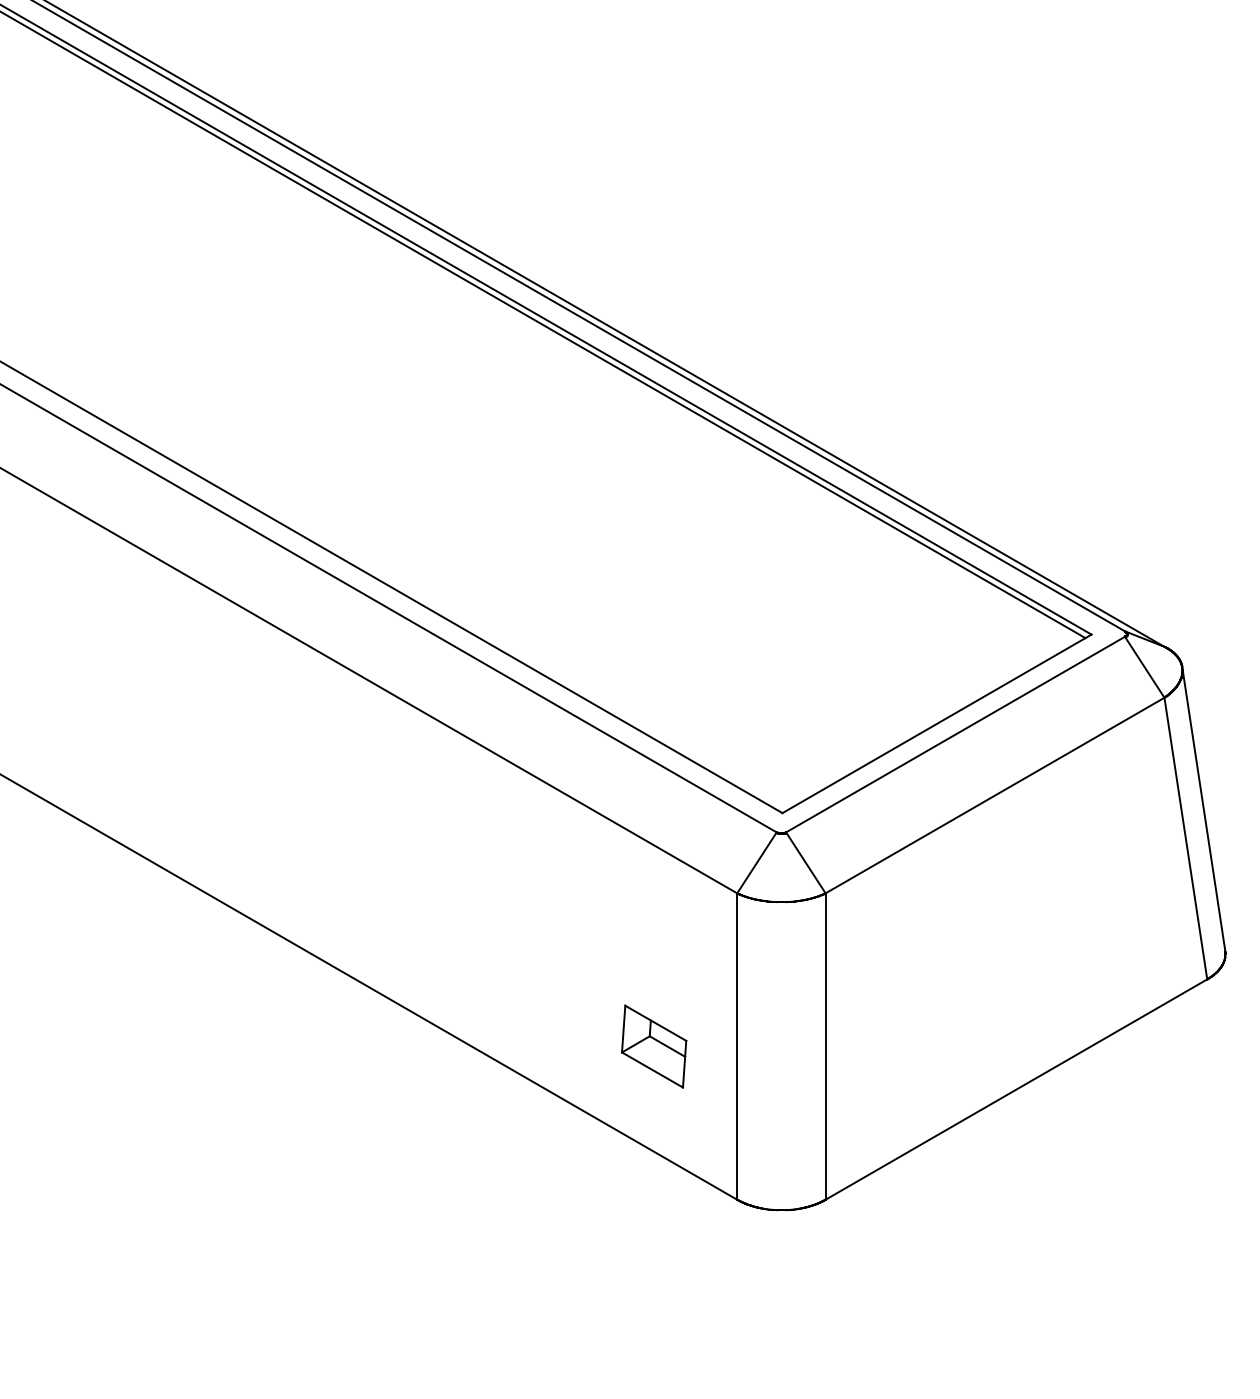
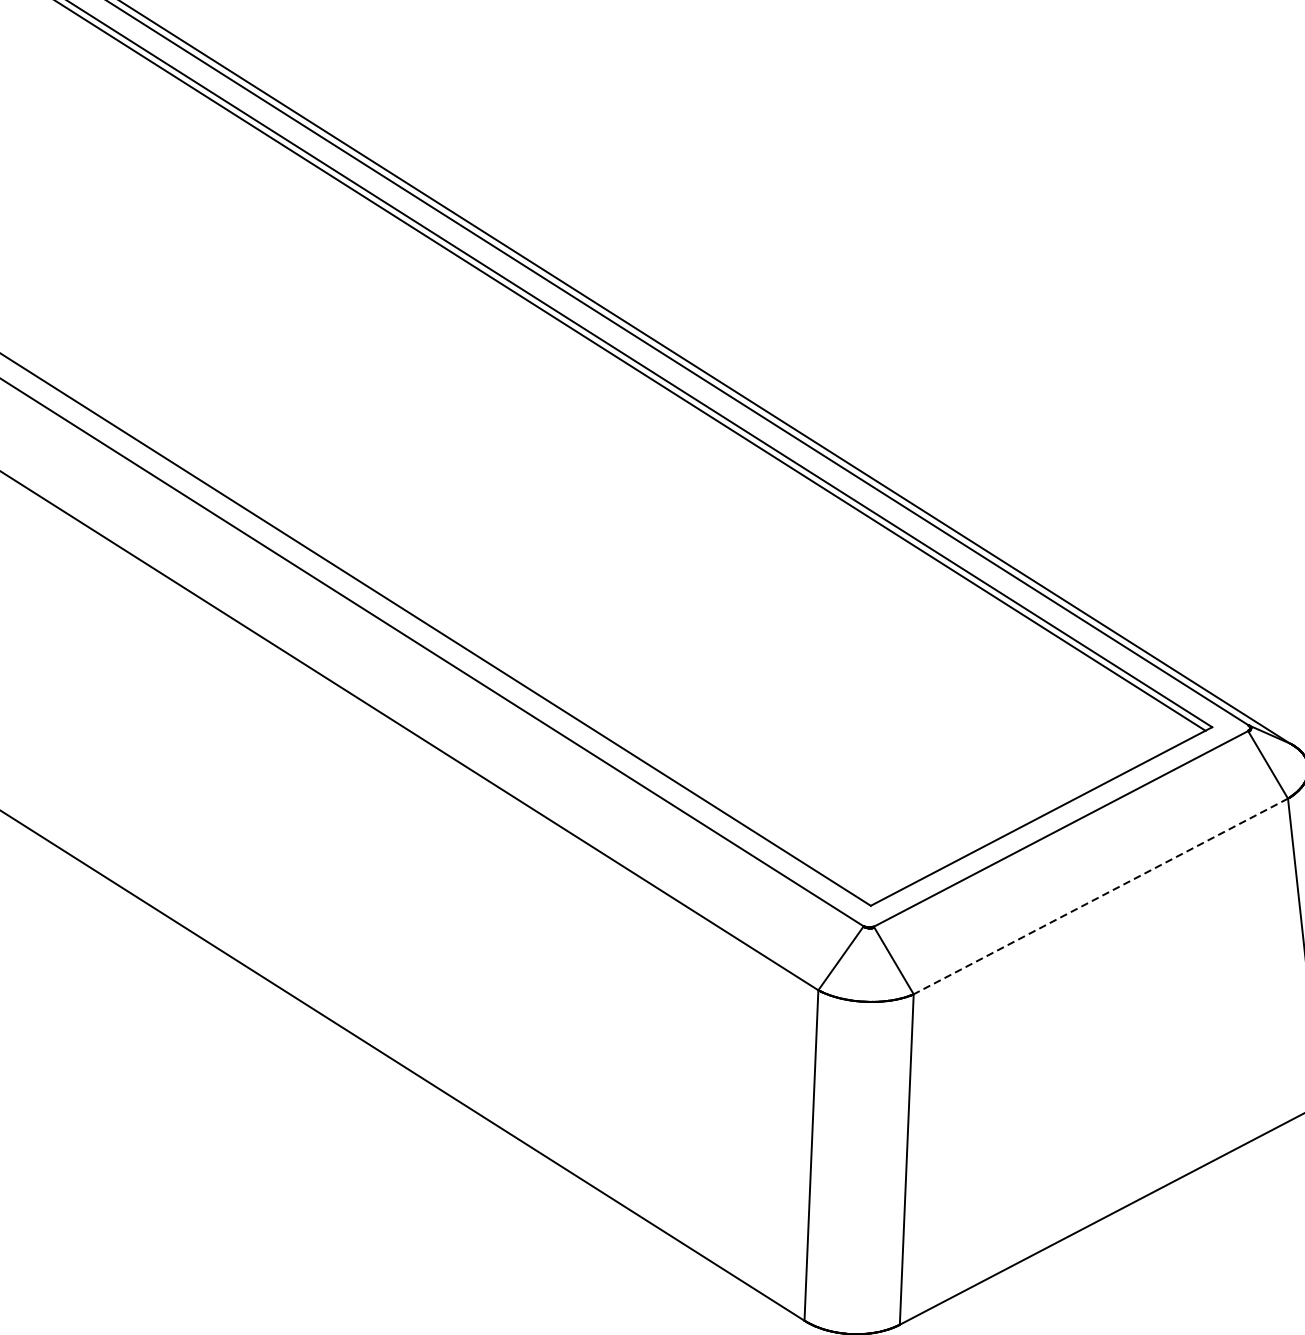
line: (995, 795) -> (1101, 896), solid -> dashed
part: (653, 1046) -> (721, 1151), removed

